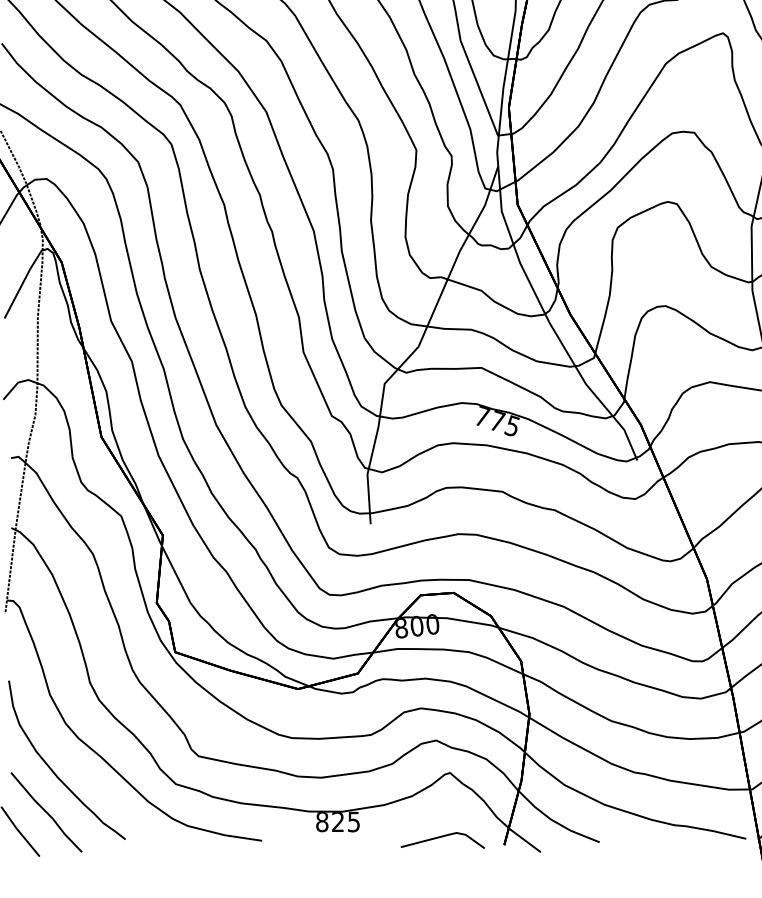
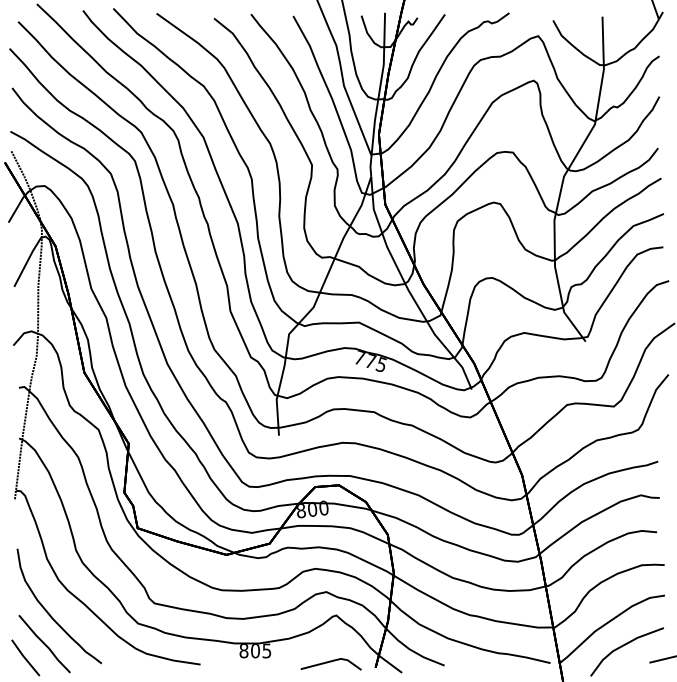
text: (338, 822) -> (255, 651), 825 -> 805

